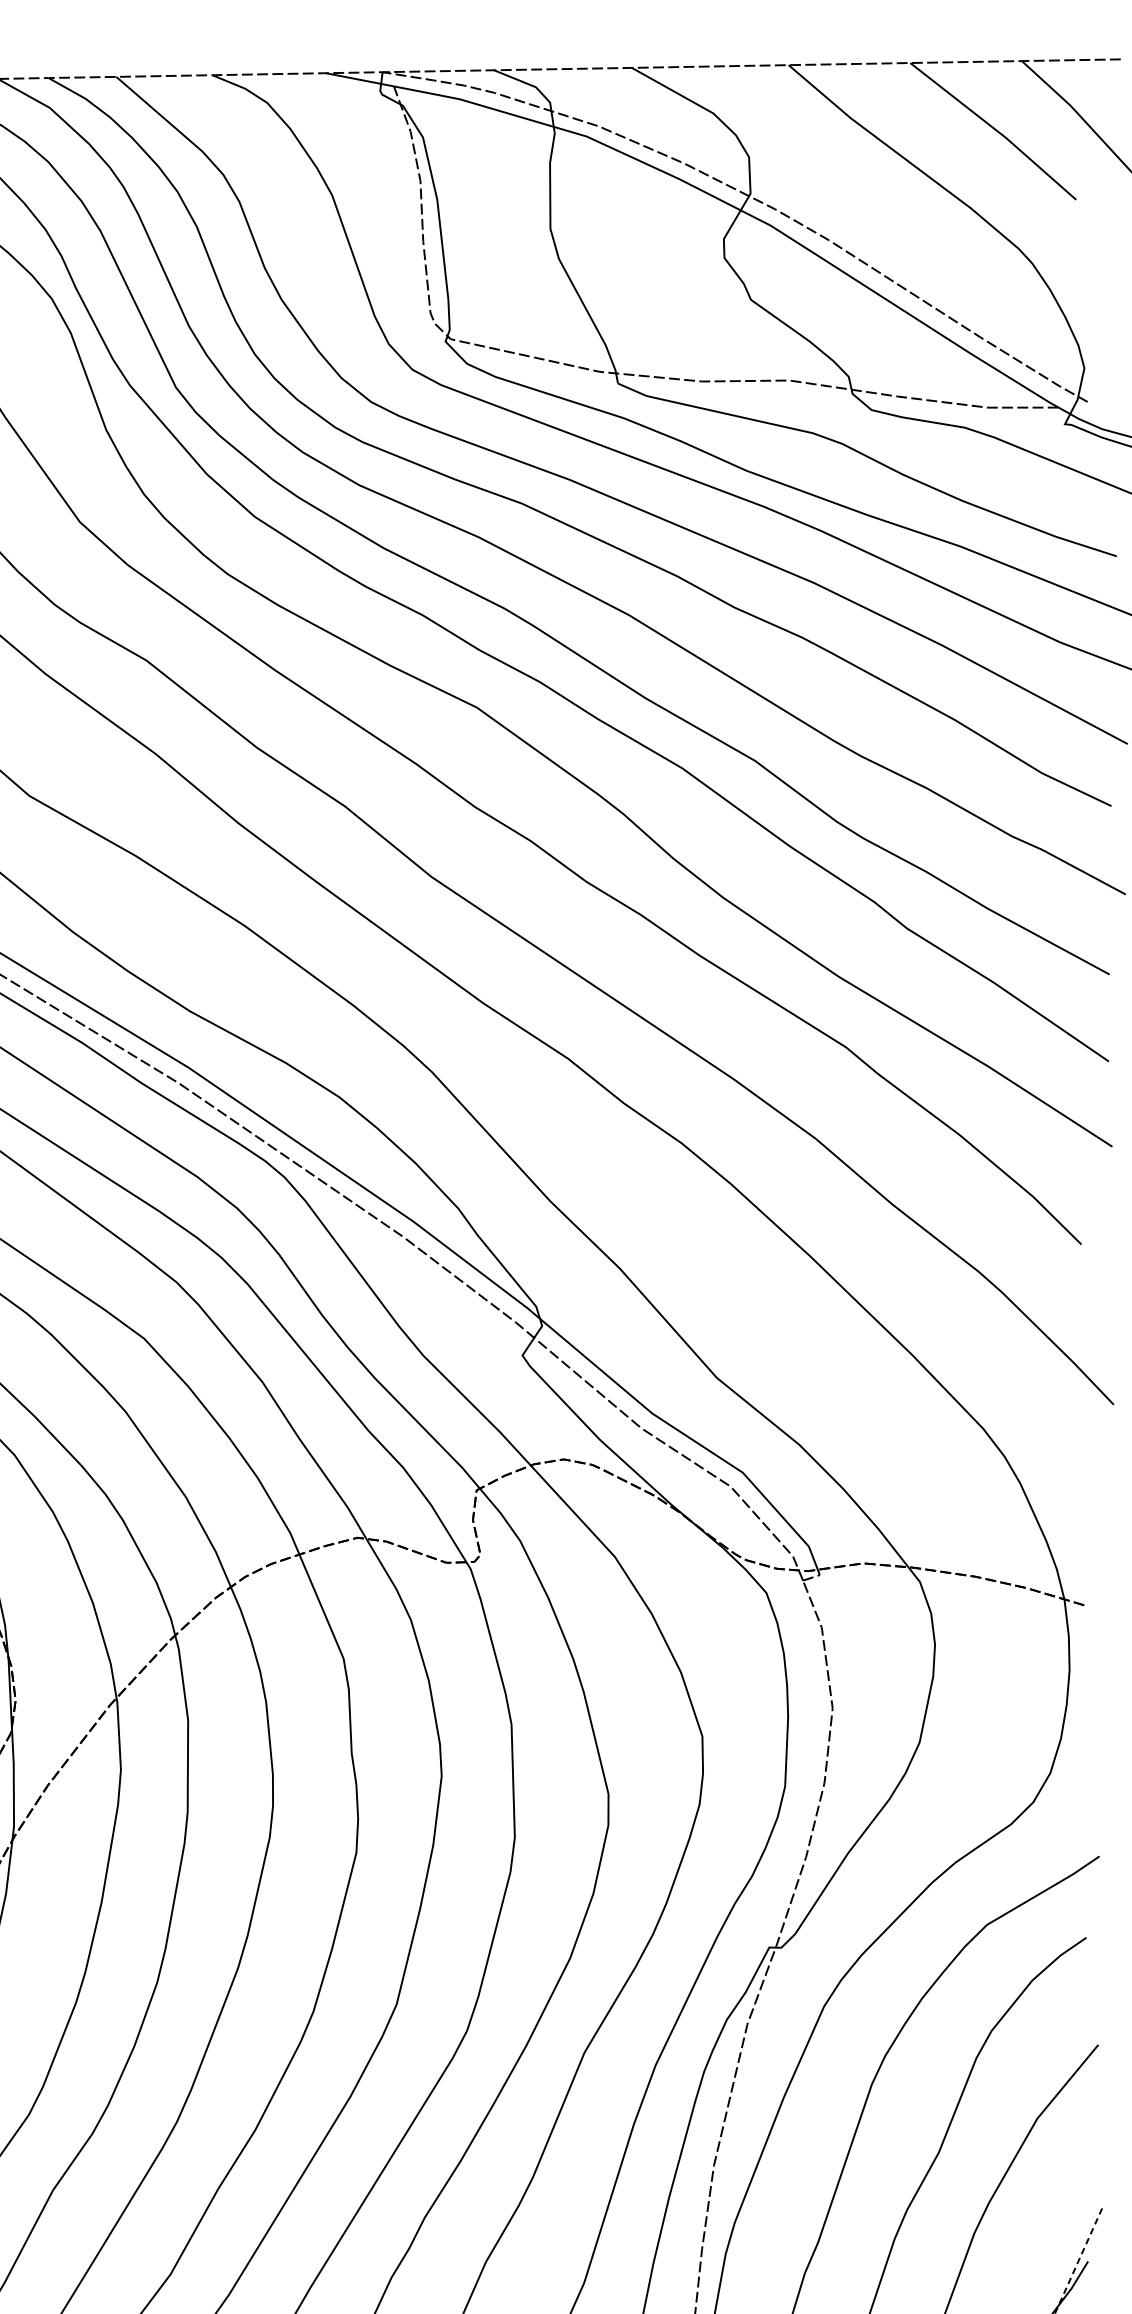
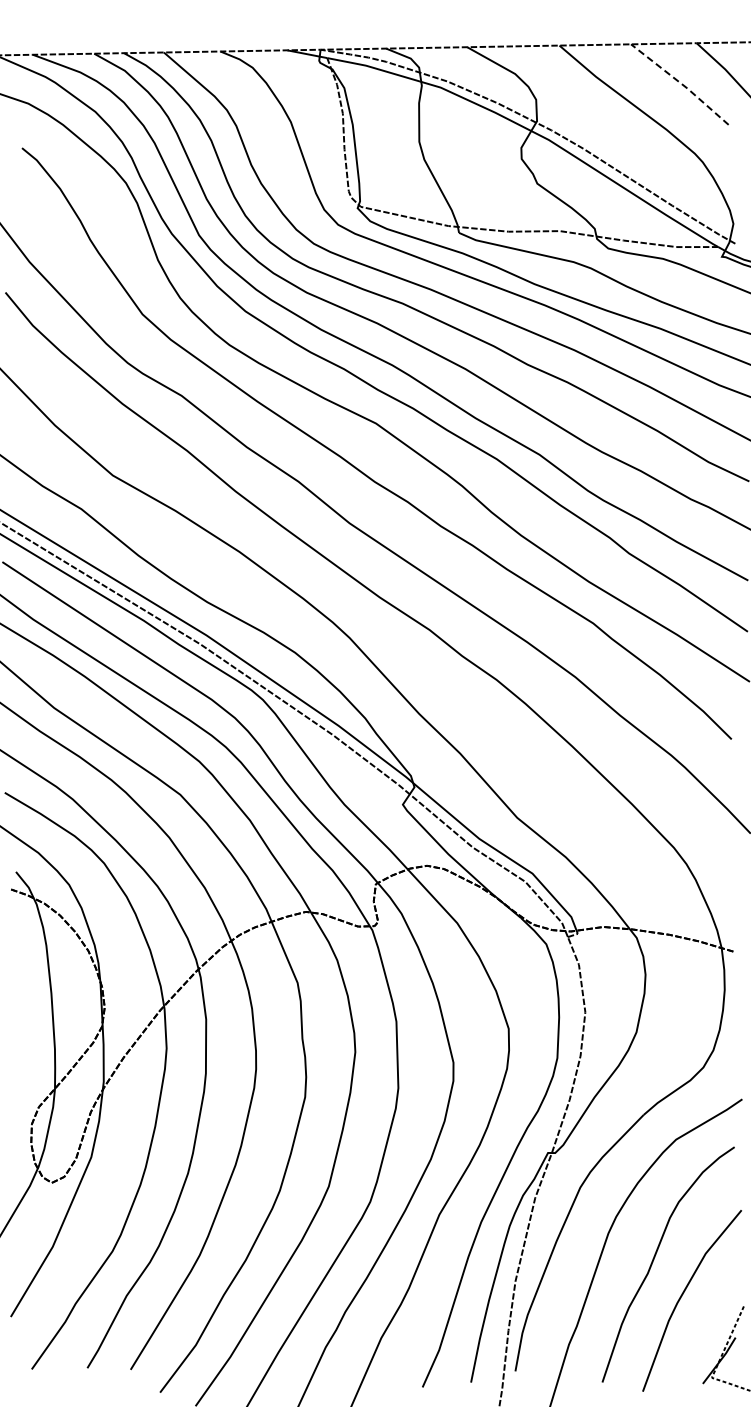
line: (996, 129) -> (681, 83), solid -> dashed

